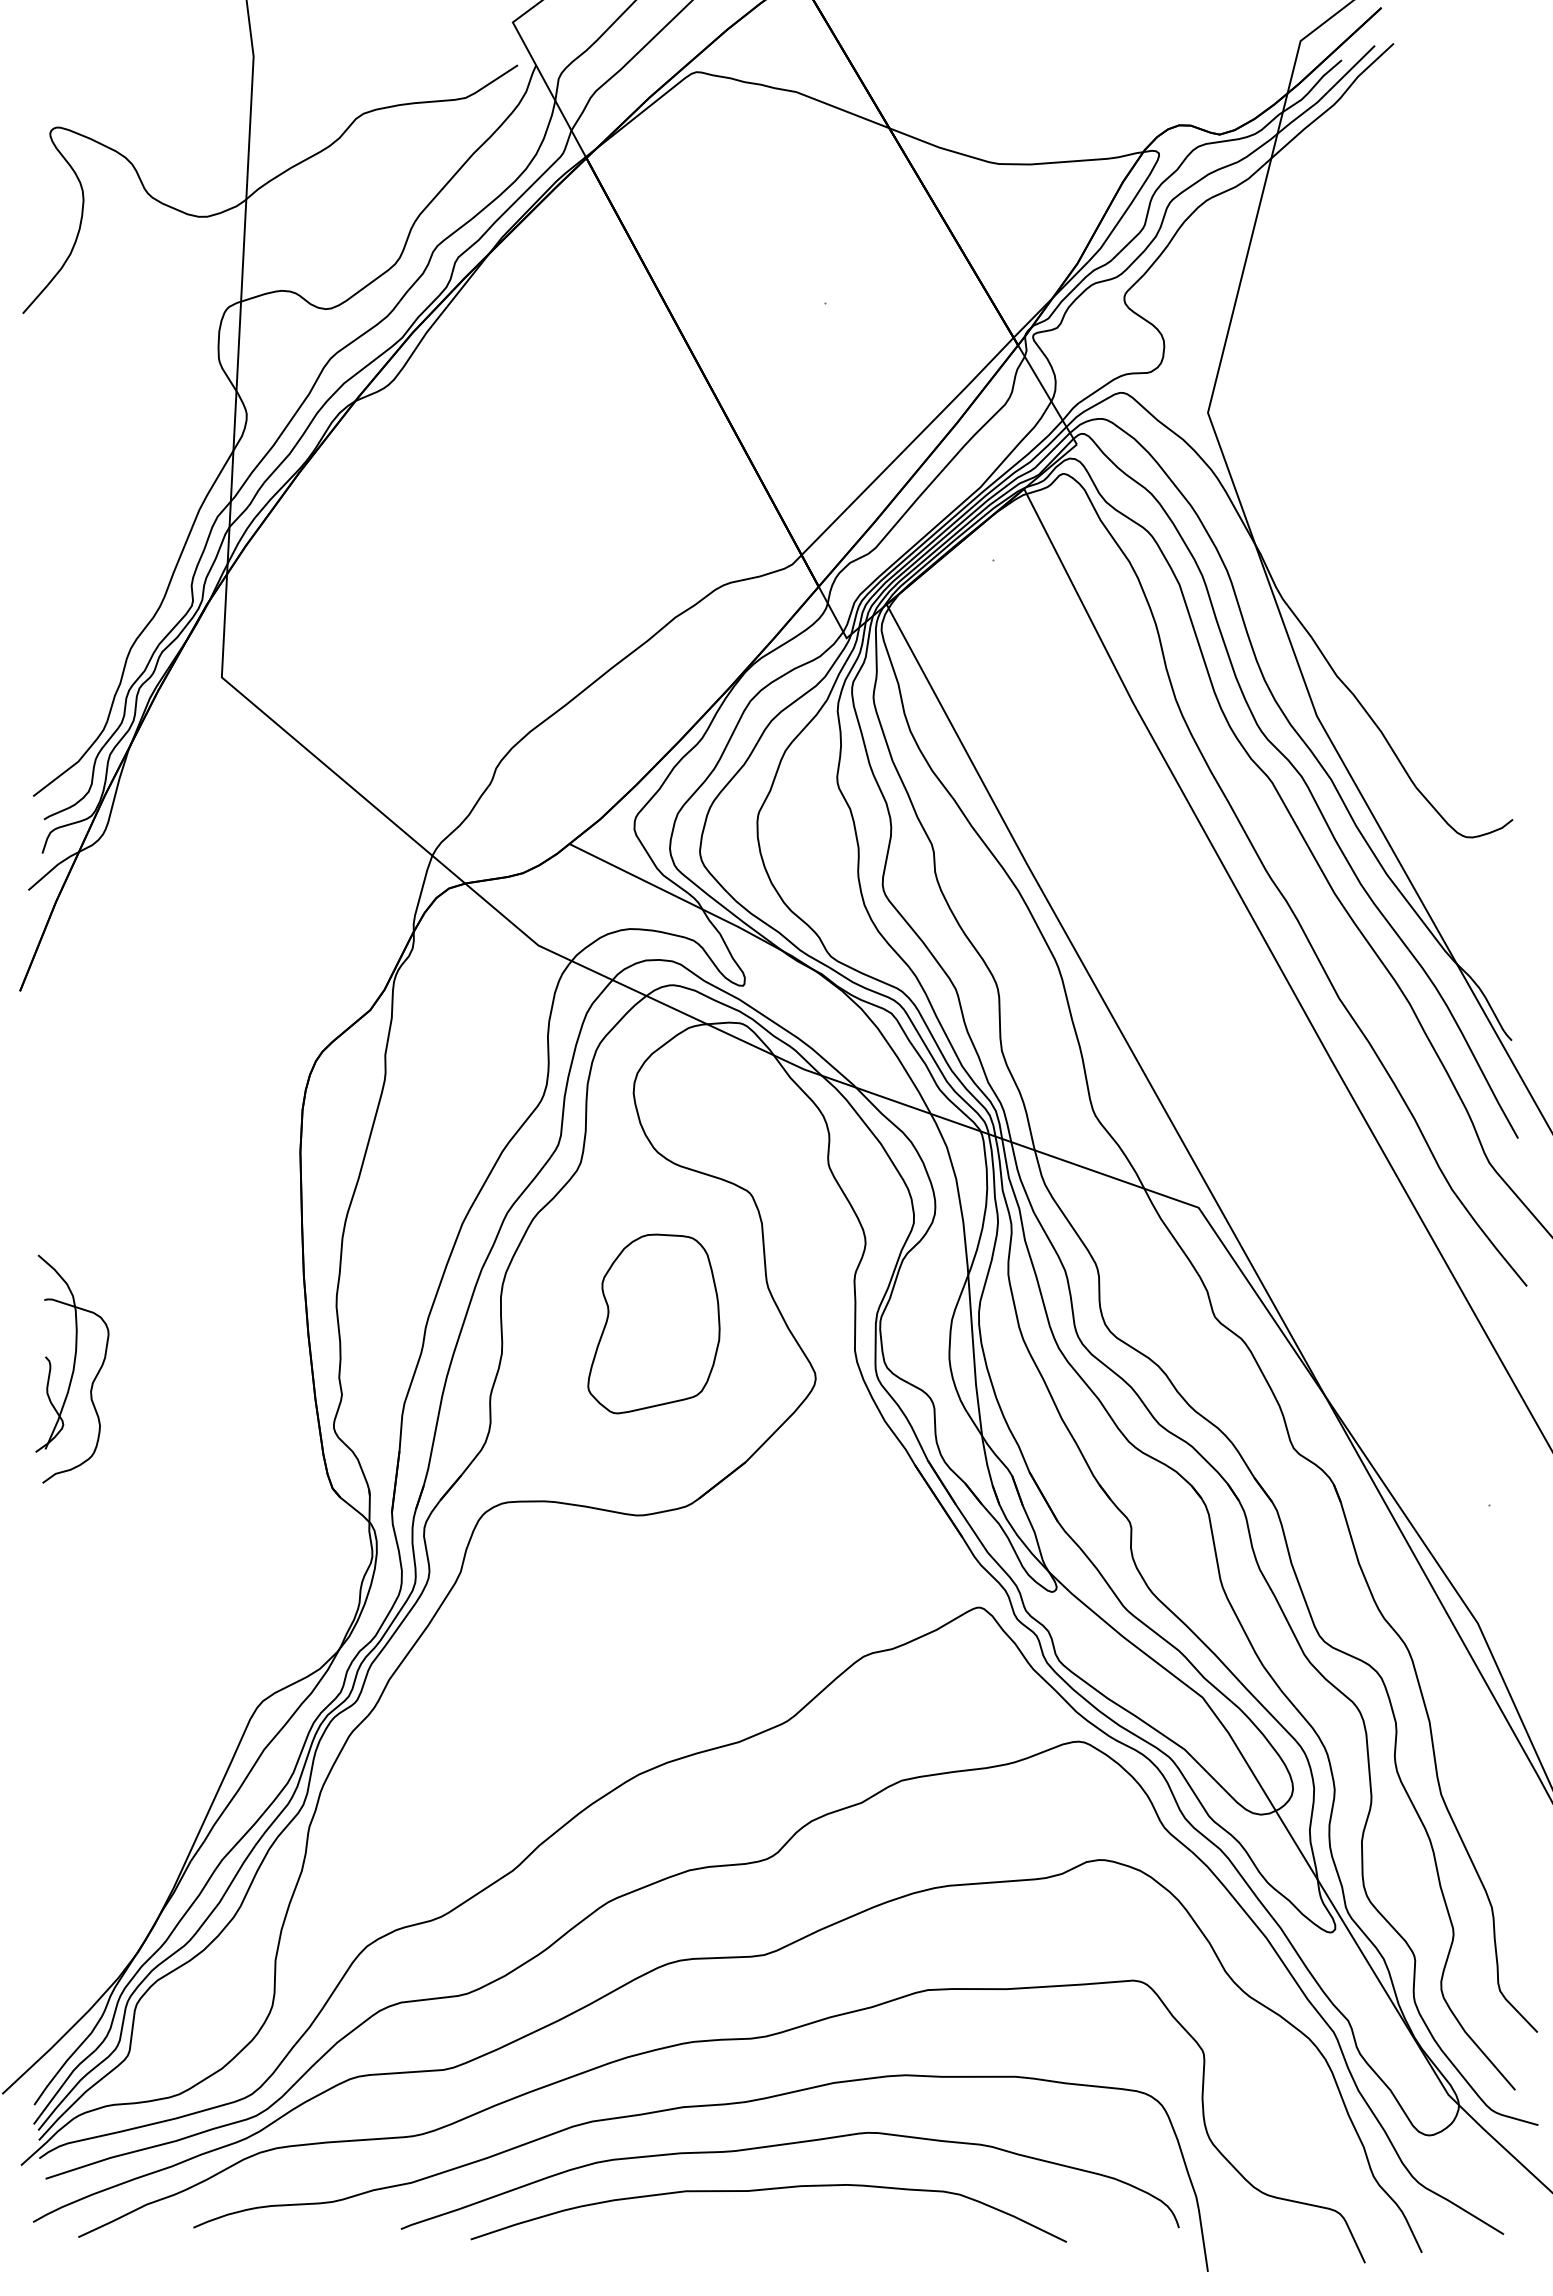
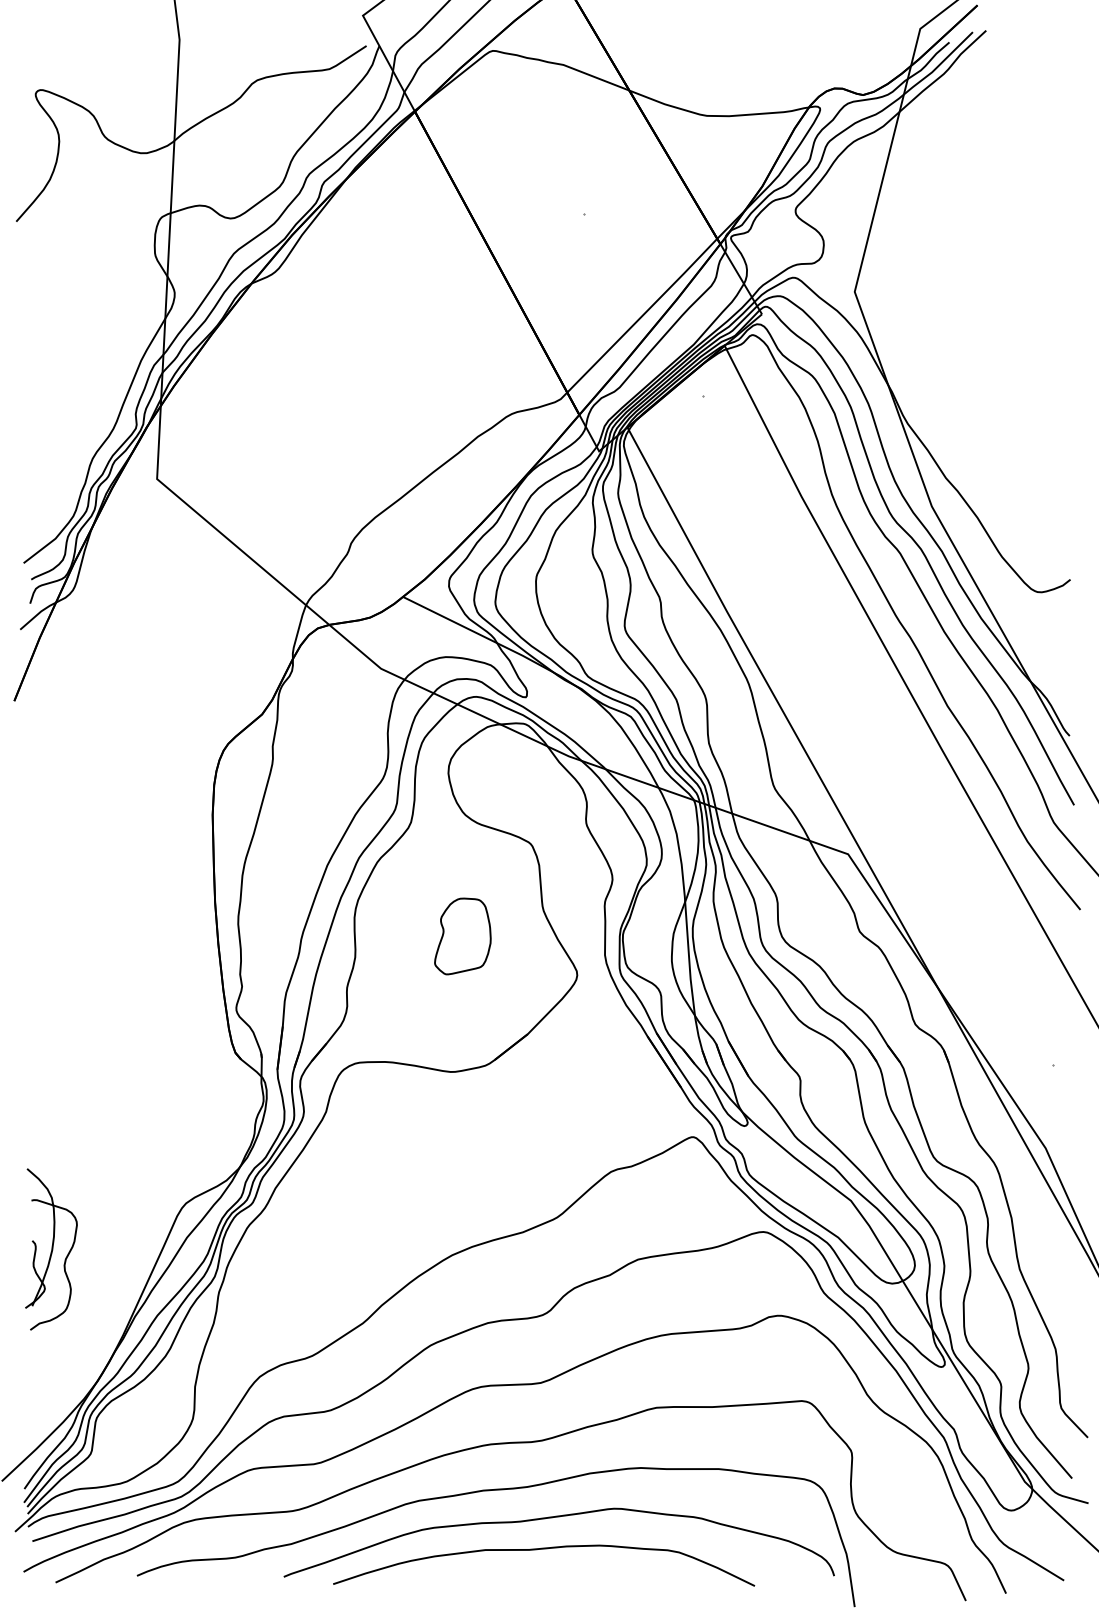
part: (653, 1323) -> (462, 936), size x0.6
part: (72, 1369) -> (51, 1249), moved

